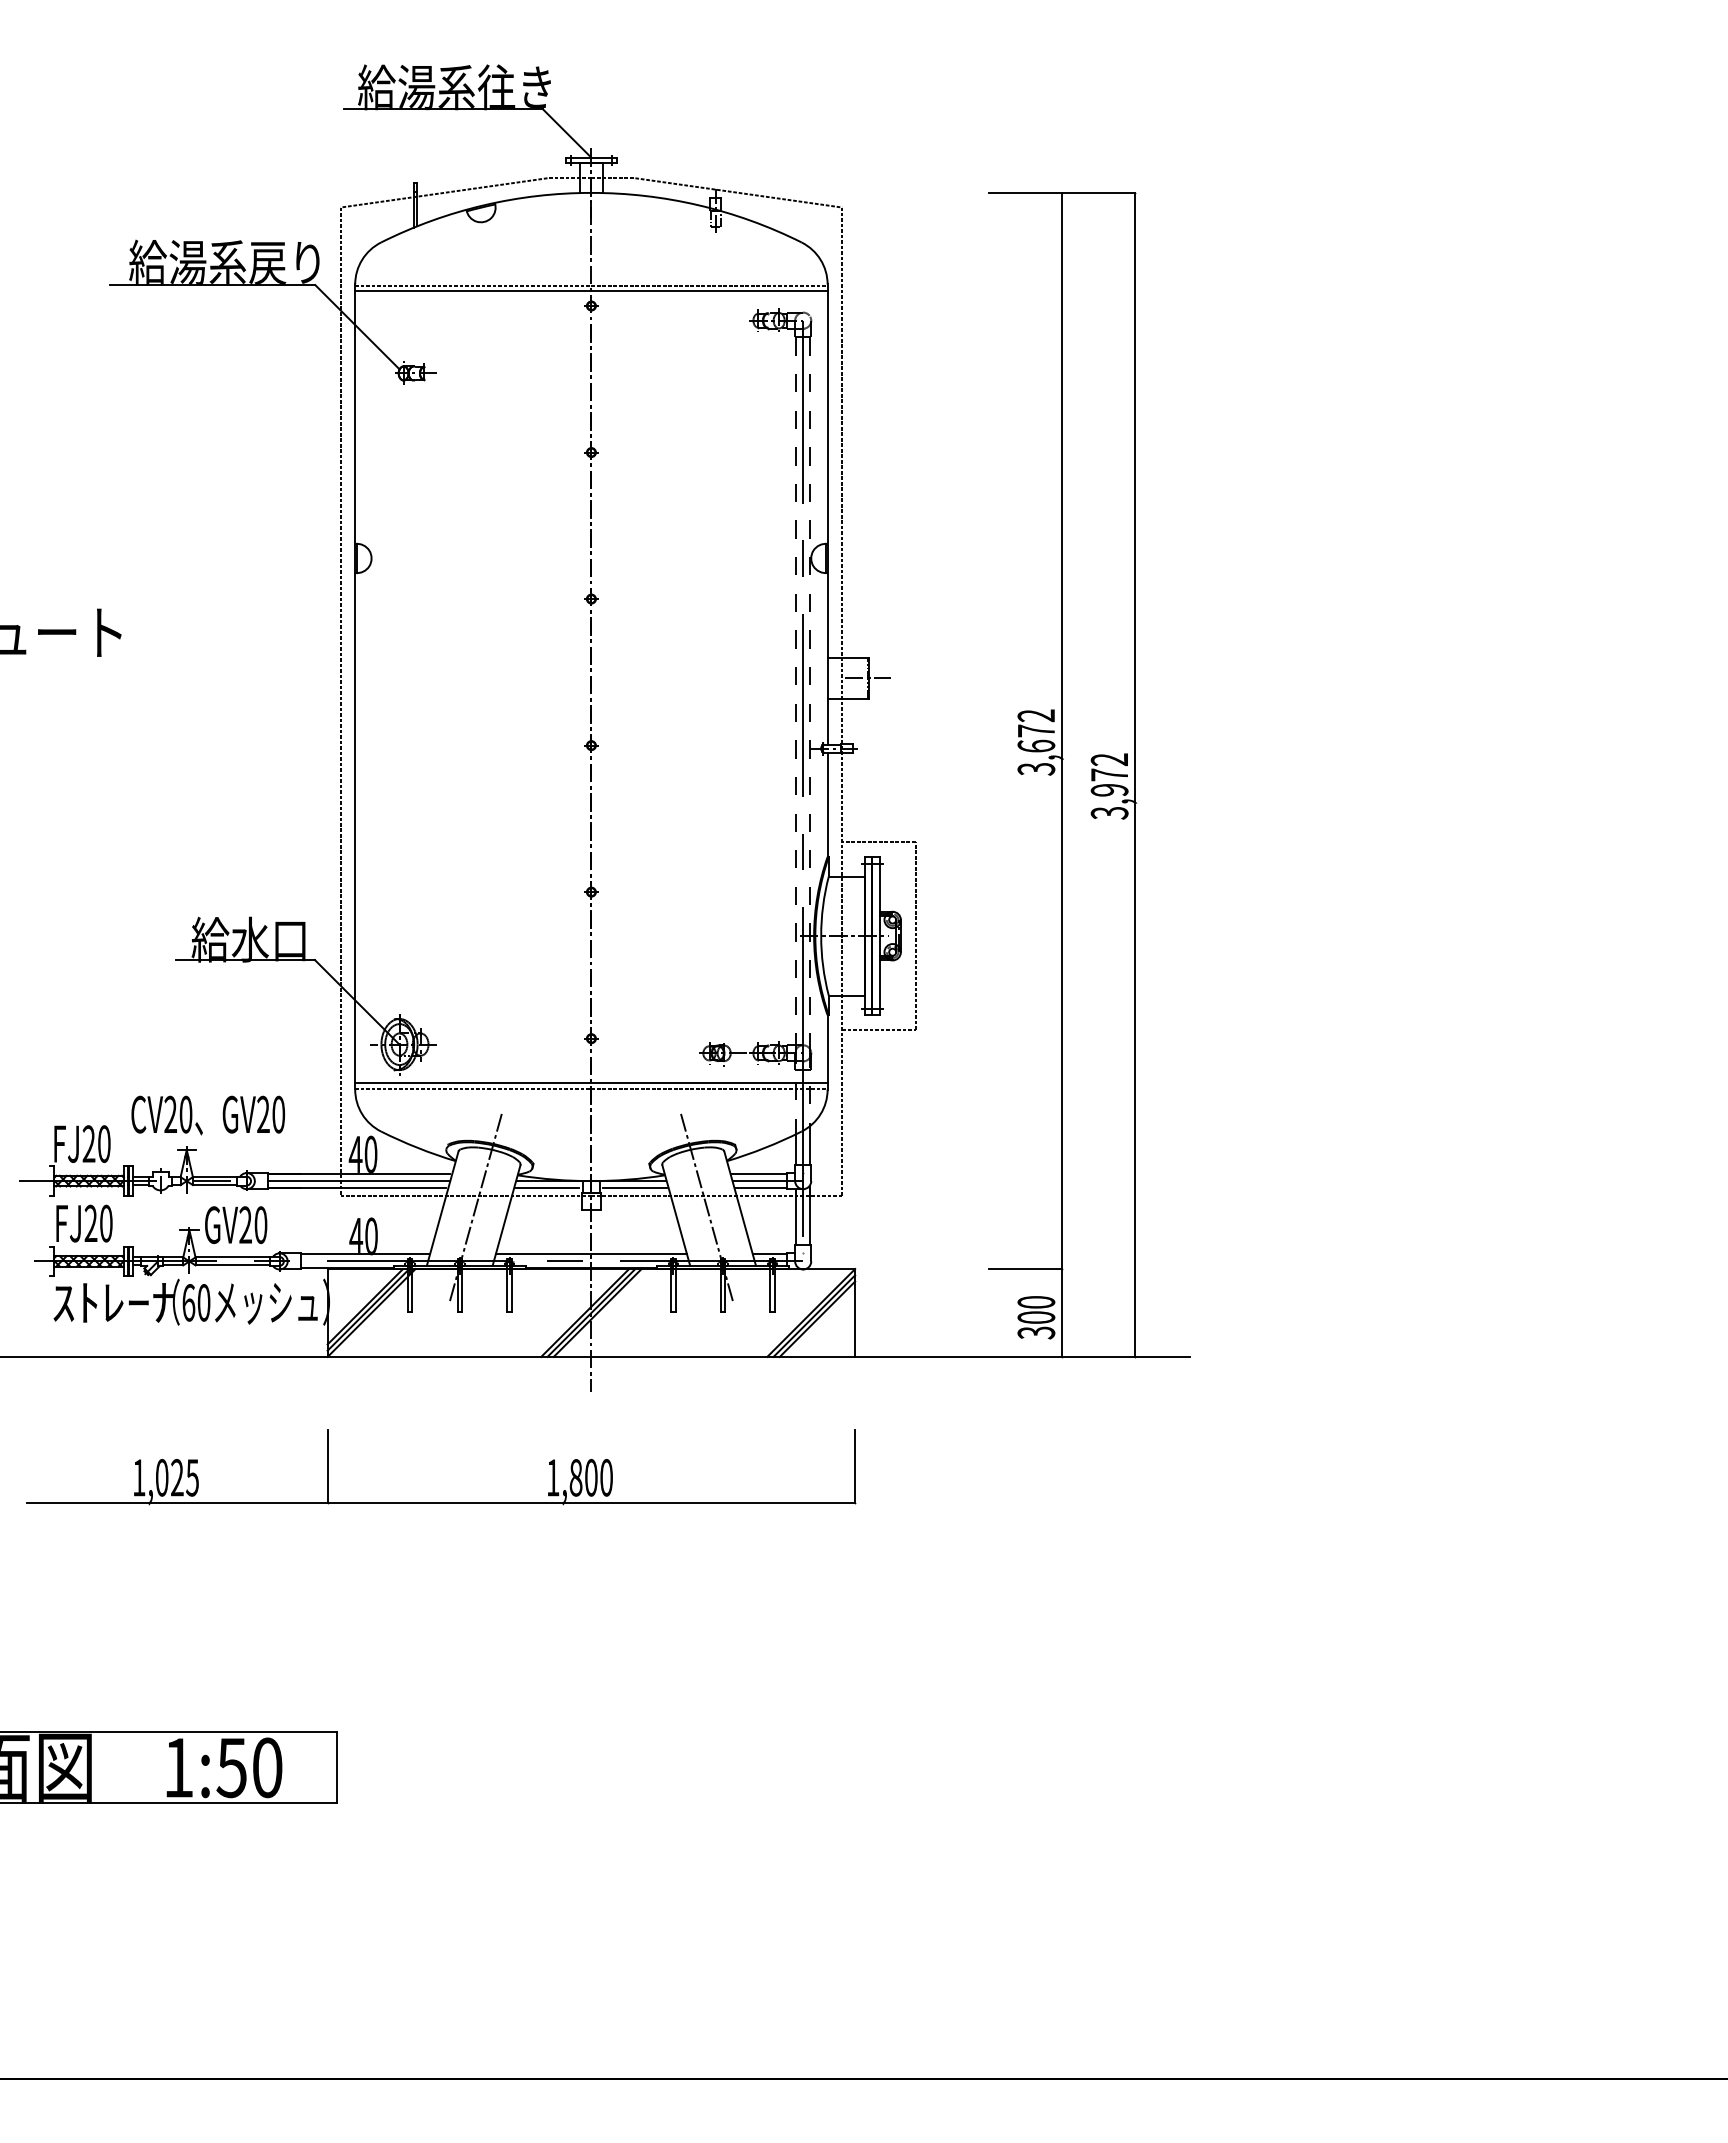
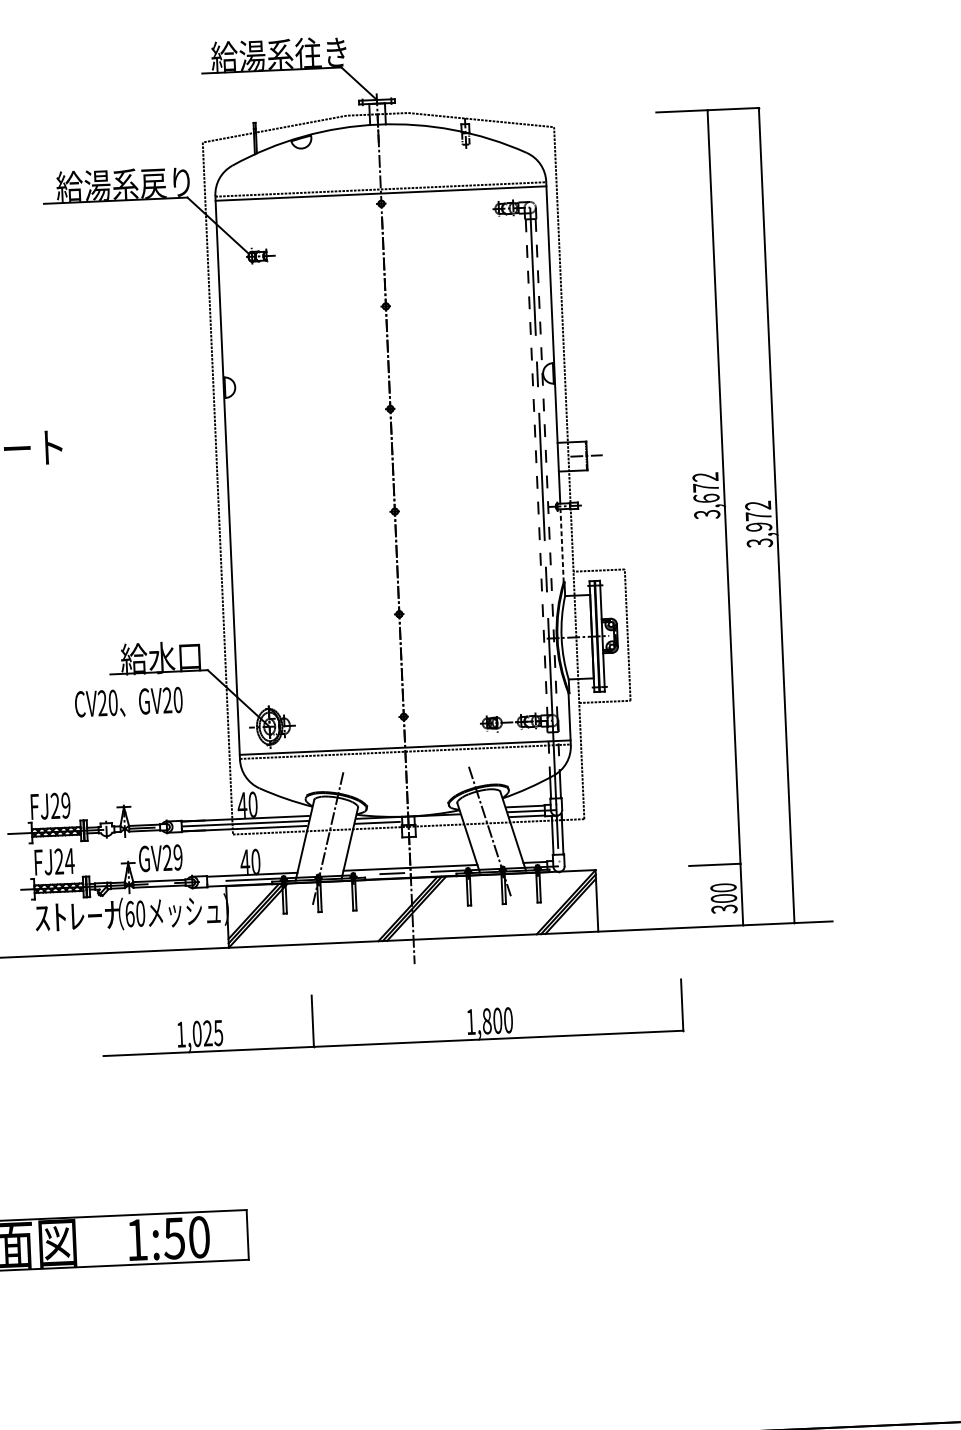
line: (827, 804) -> (562, 545), solid -> dashed
text: (207, 1115) -> (128, 702), moved
text: (104, 1143) -> (66, 805), FJ20 -> FJ29
line: (635, 1188) -> (439, 820), removed
text: (106, 1223) -> (69, 861), FJ20 -> FJ24
text: (260, 1225) -> (177, 857), GV20 -> GV29
part: (441, 1502) -> (393, 1042), moved

